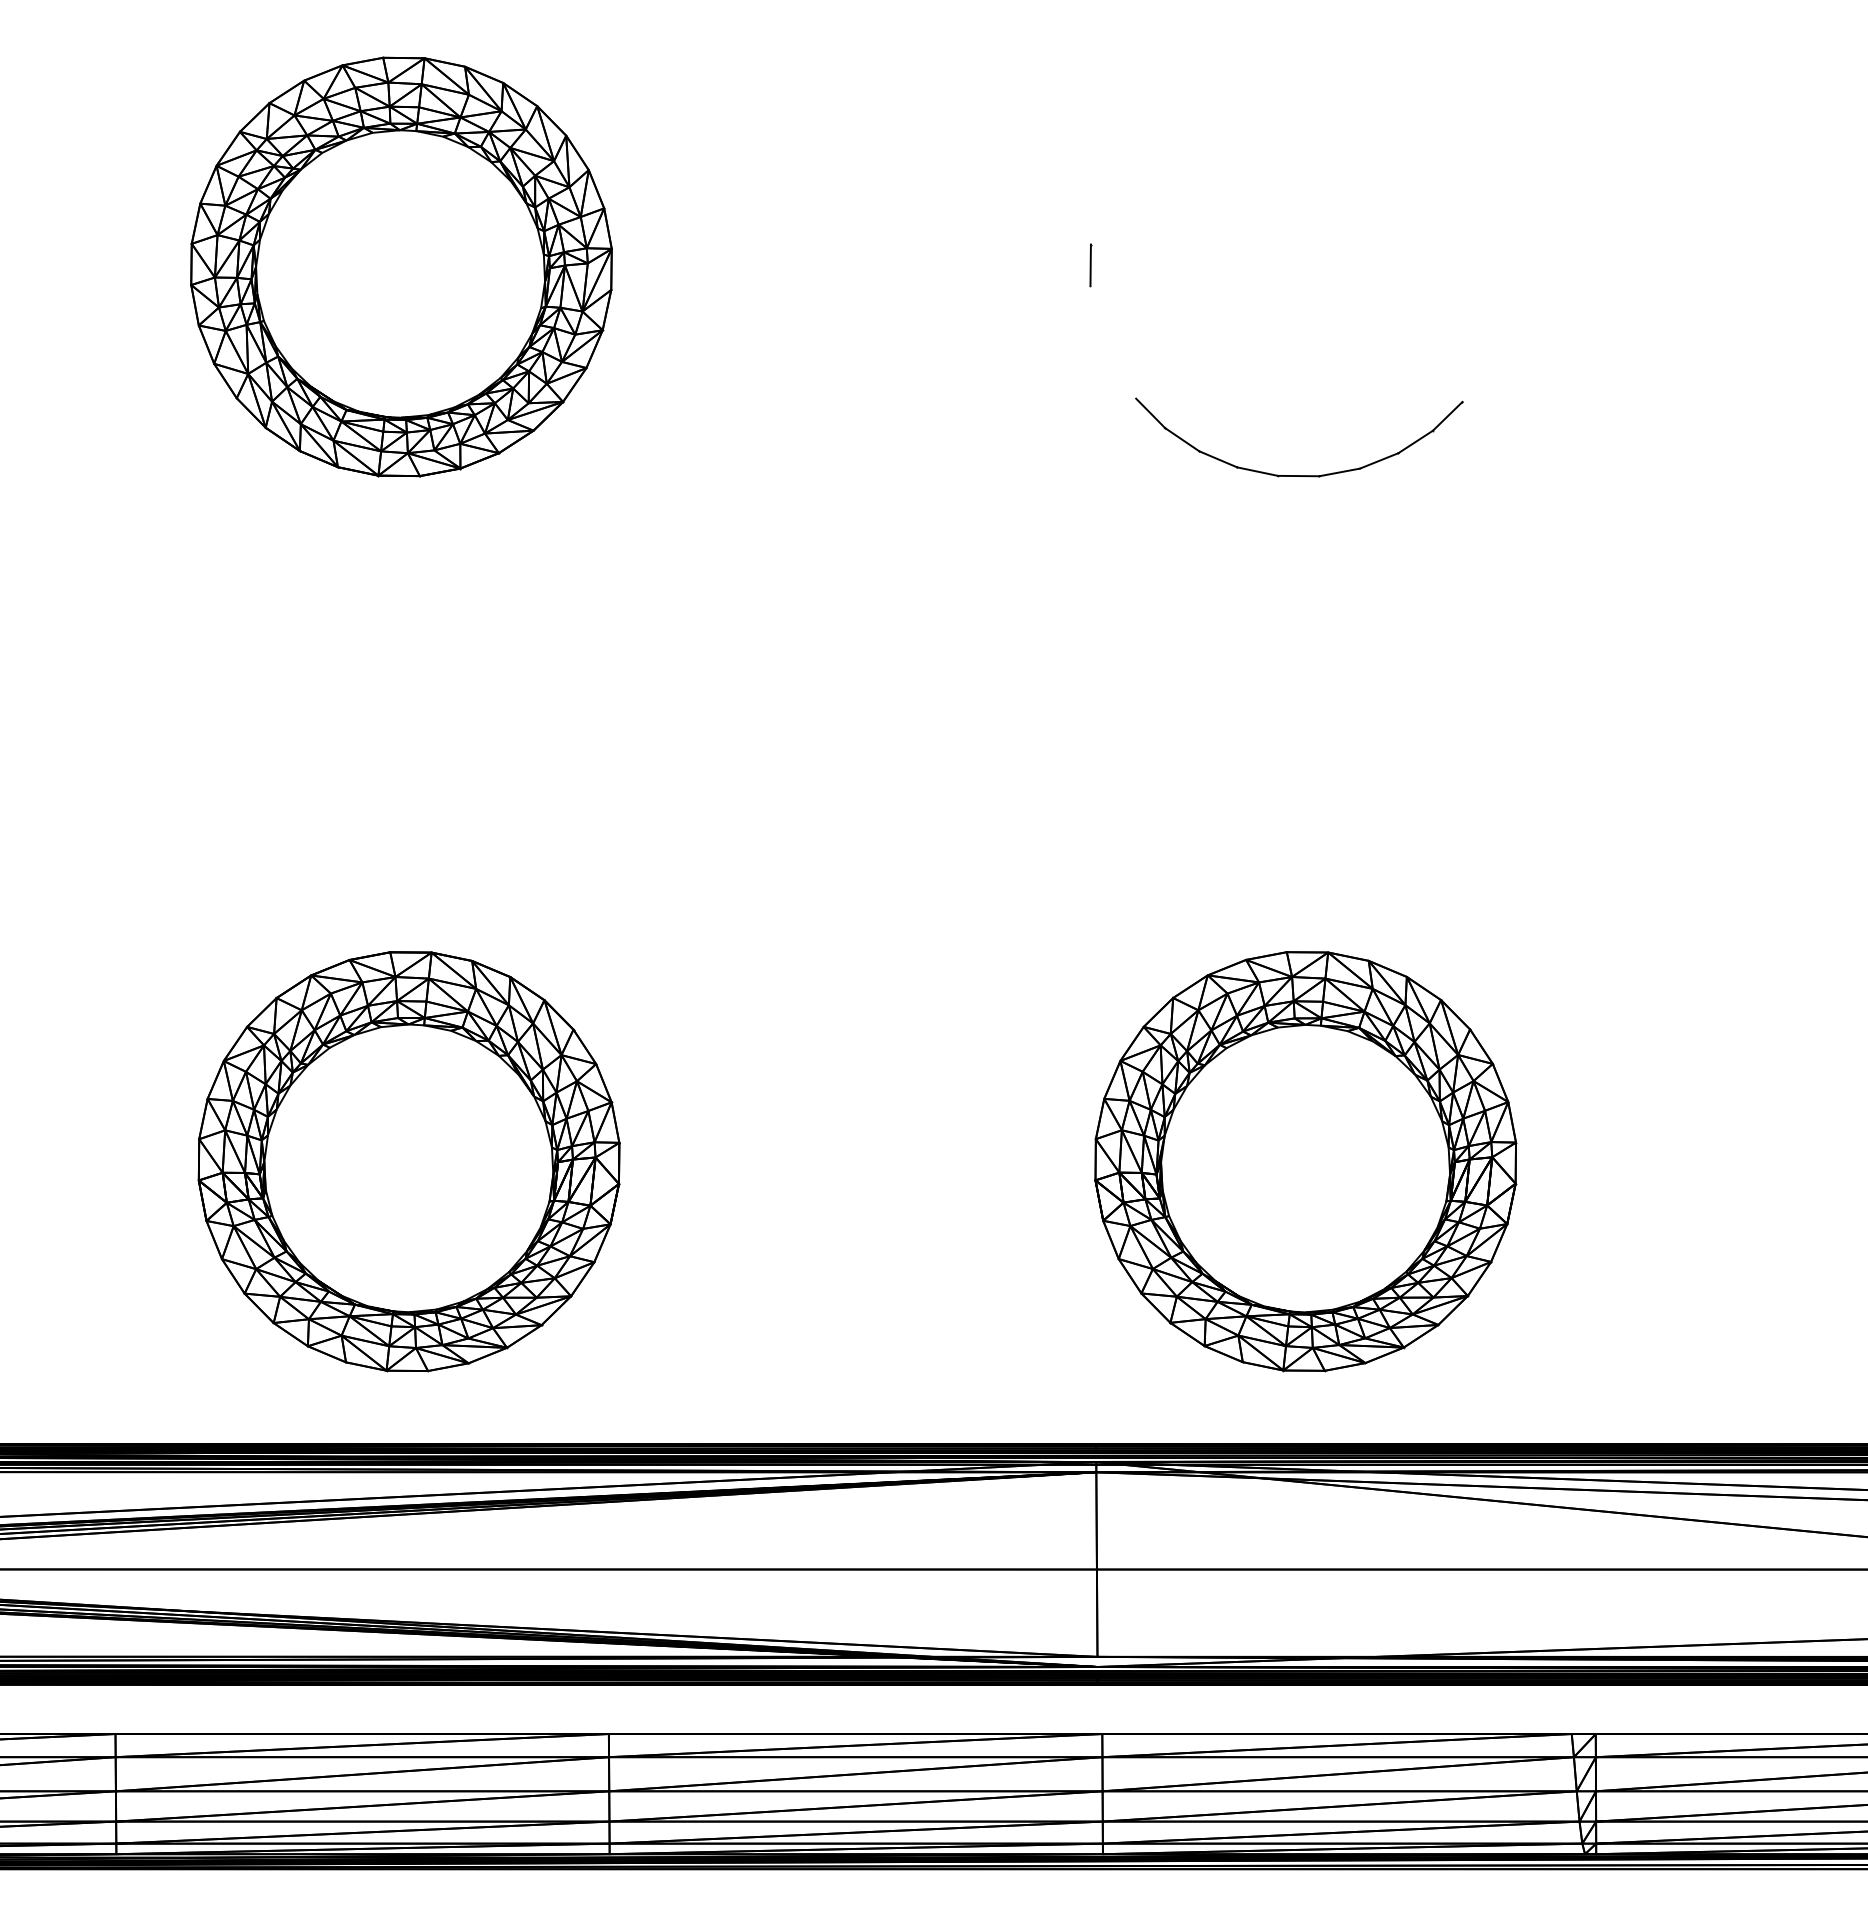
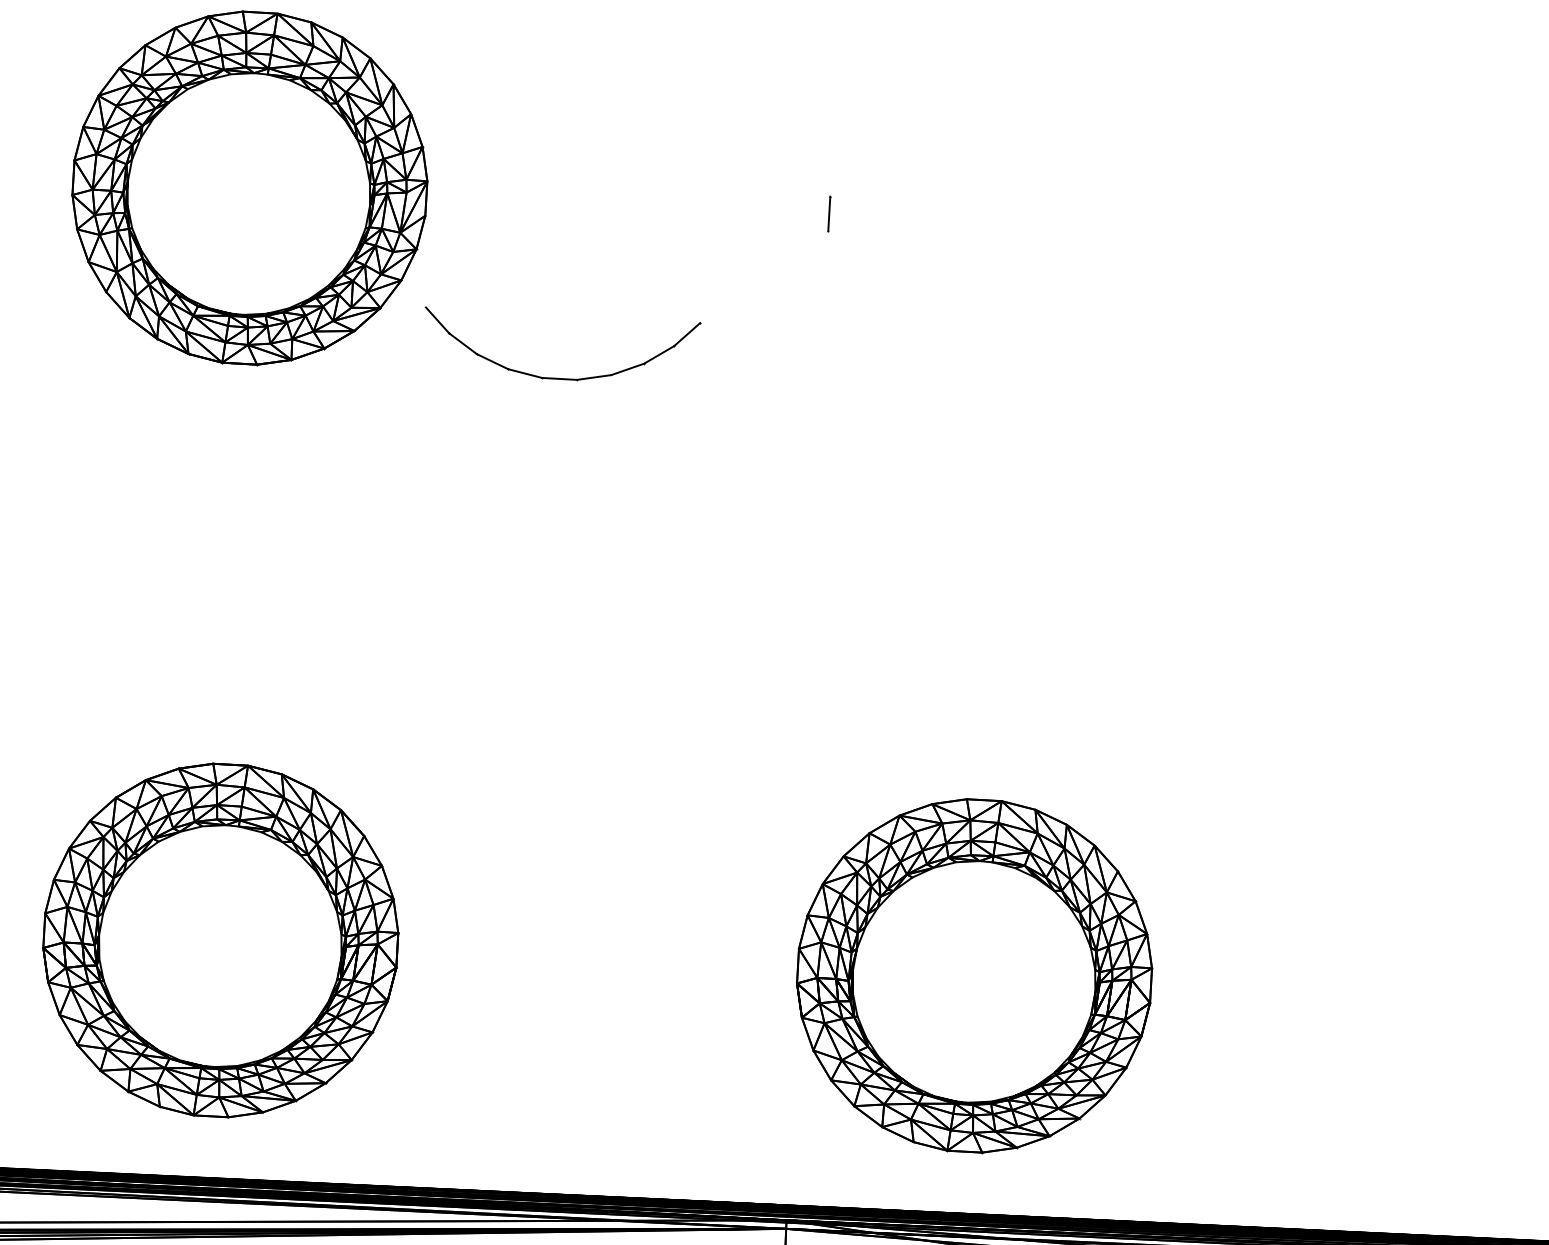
part: (1299, 475) -> (560, 378), moved

